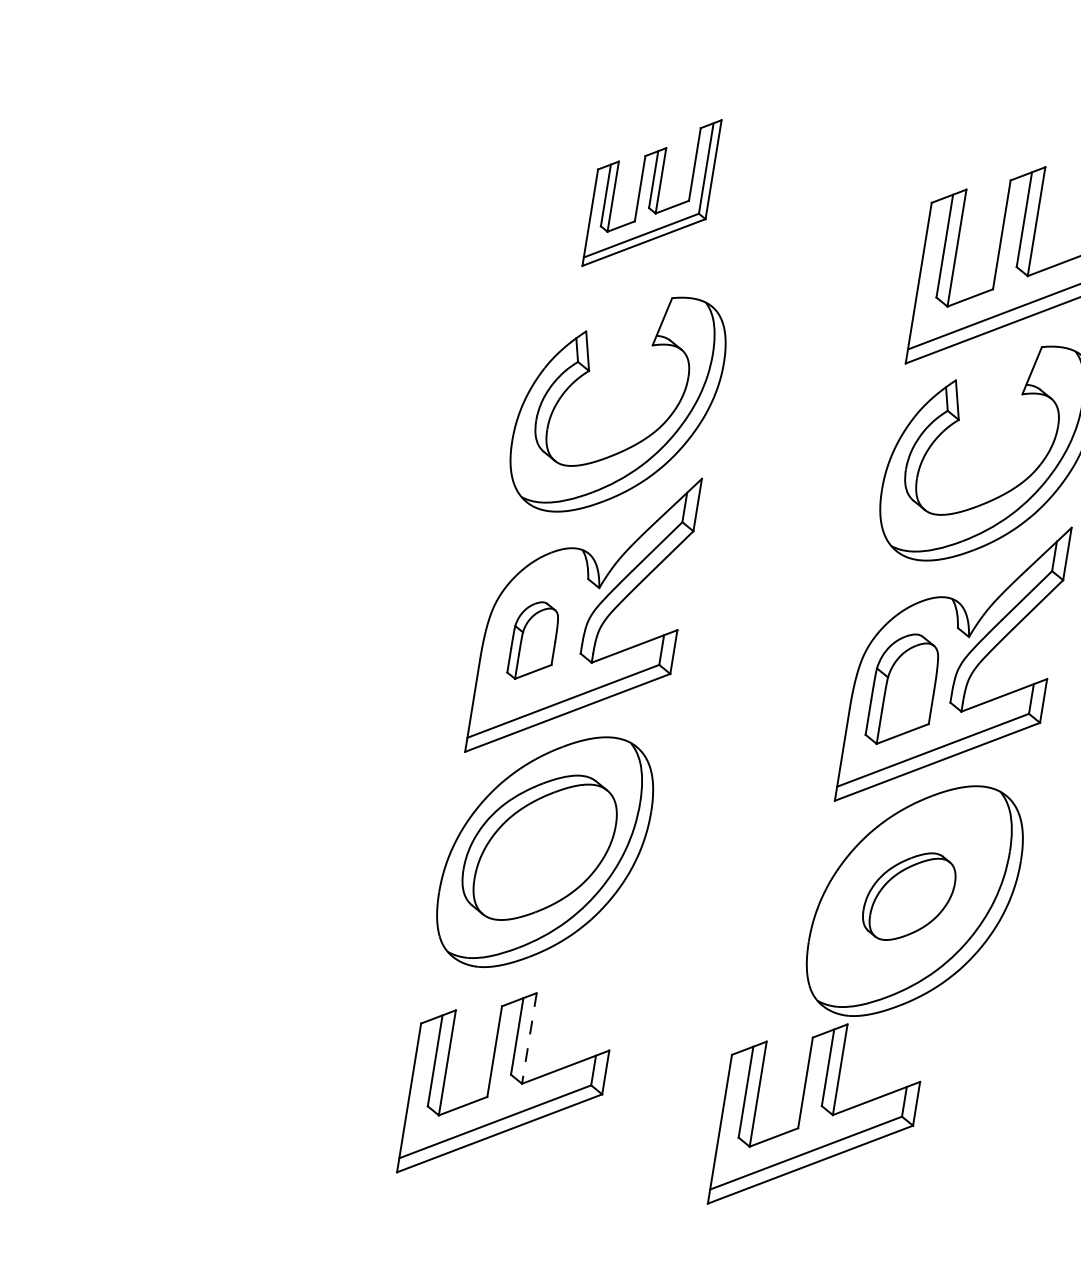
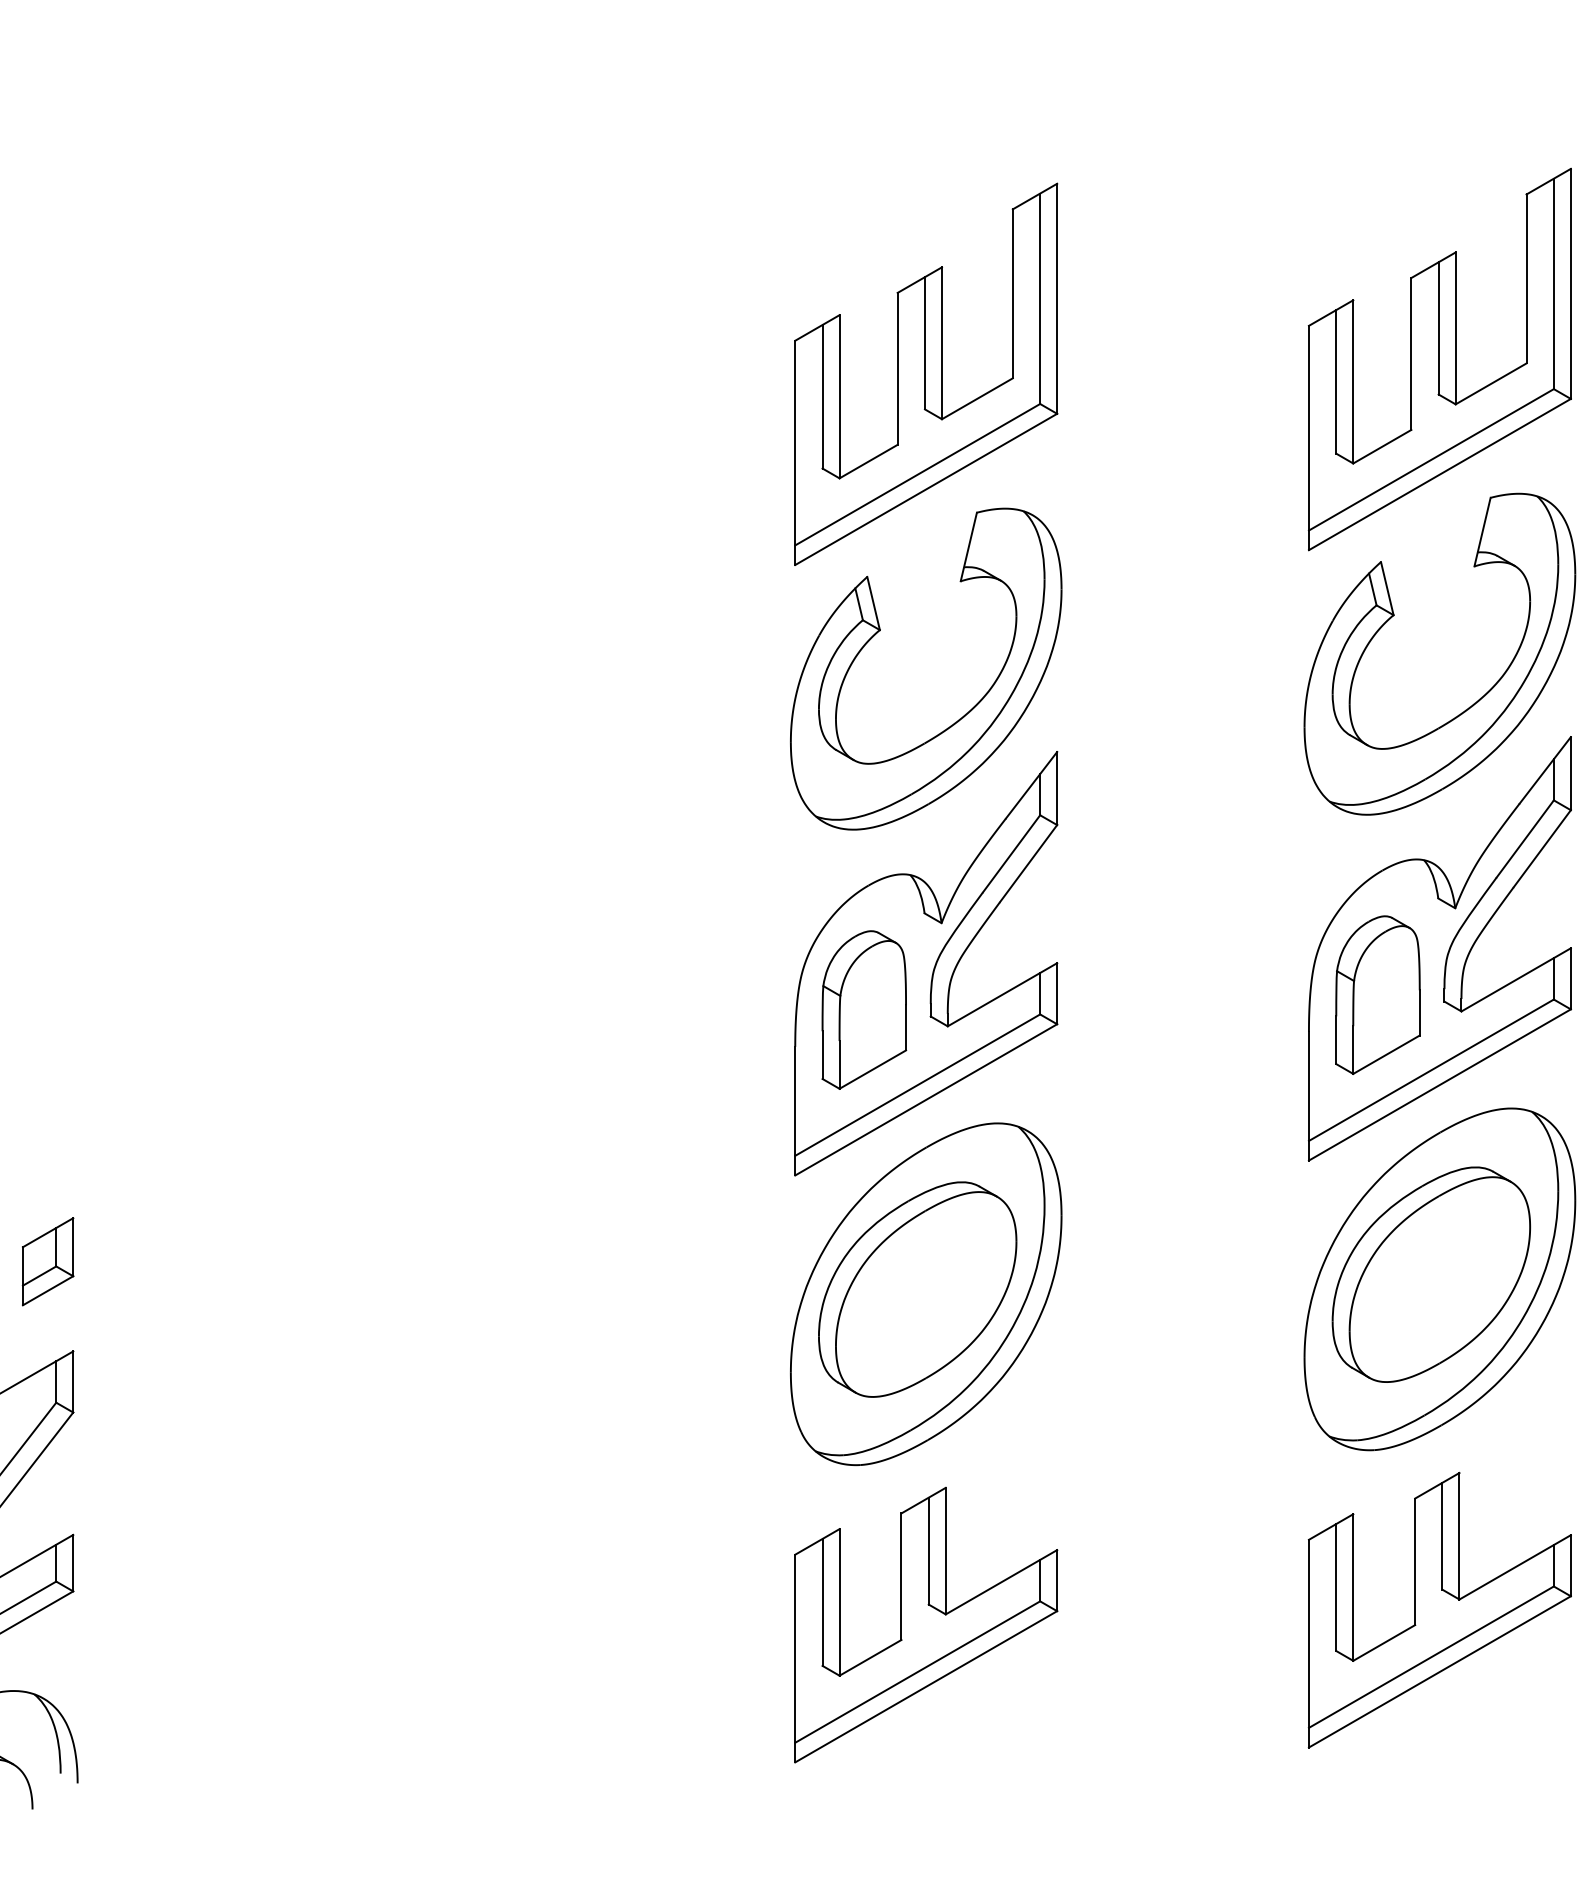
part: (652, 192) -> (926, 373), size x1.67
part: (534, 641) -> (864, 1009), size x1.43
part: (908, 896) -> (1430, 1274), size x1.67
line: (529, 1038) -> (945, 1551), dashed -> solid
part: (817, 1119) -> (1439, 1609), moved

